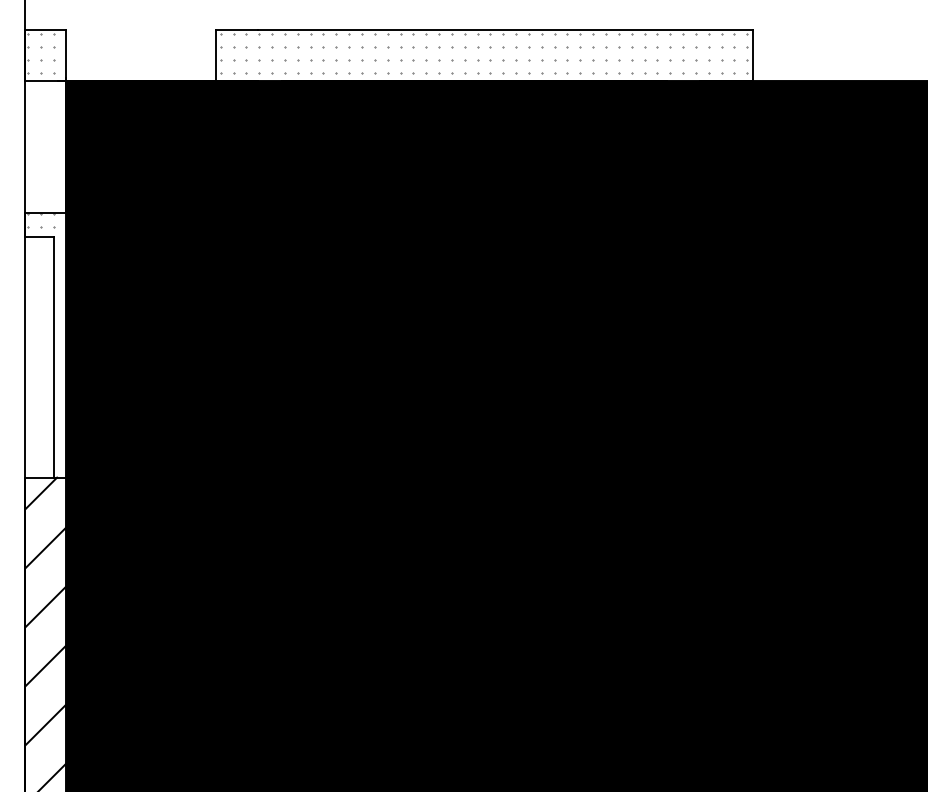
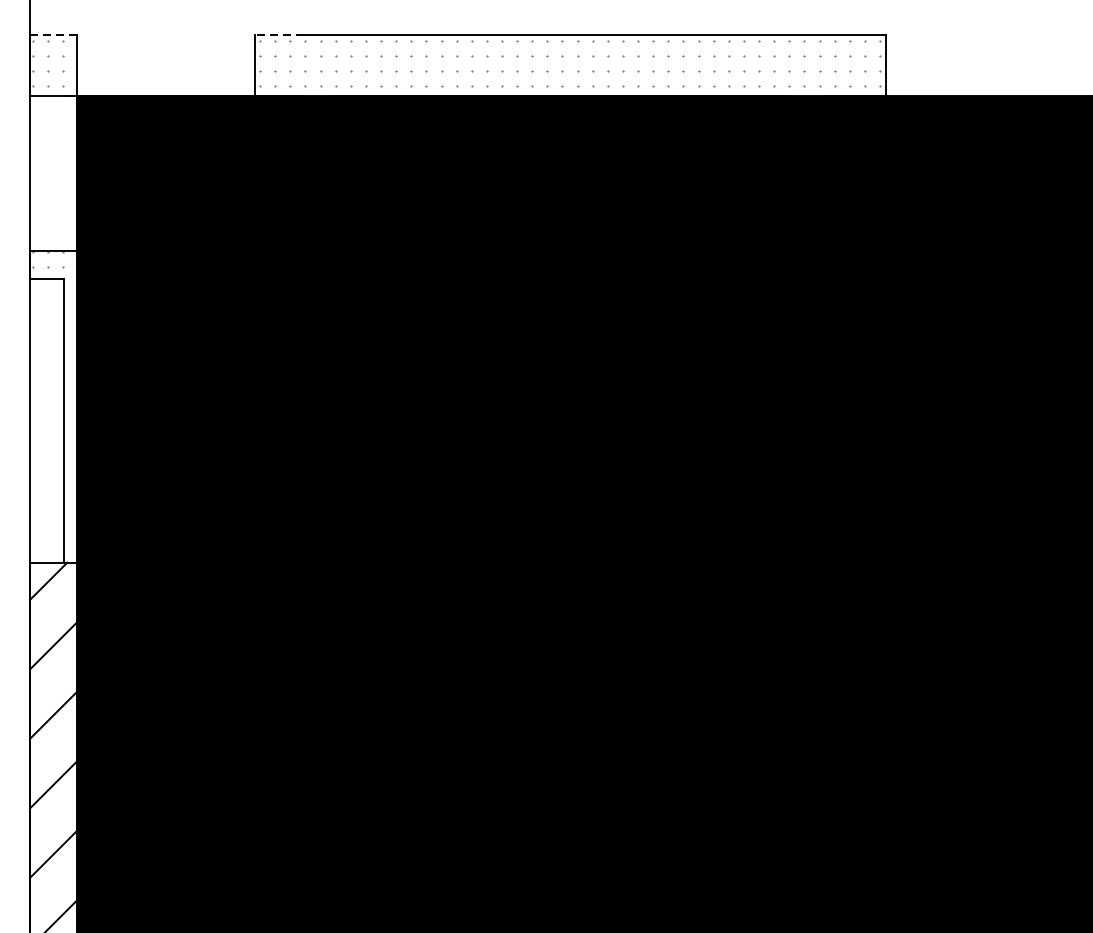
line: (44, 29) -> (52, 34), solid -> dashed
line: (237, 29) -> (279, 34), solid -> dashed

